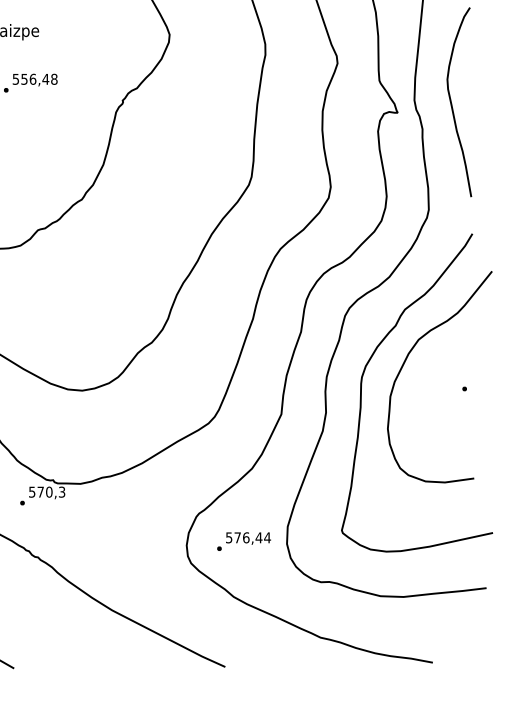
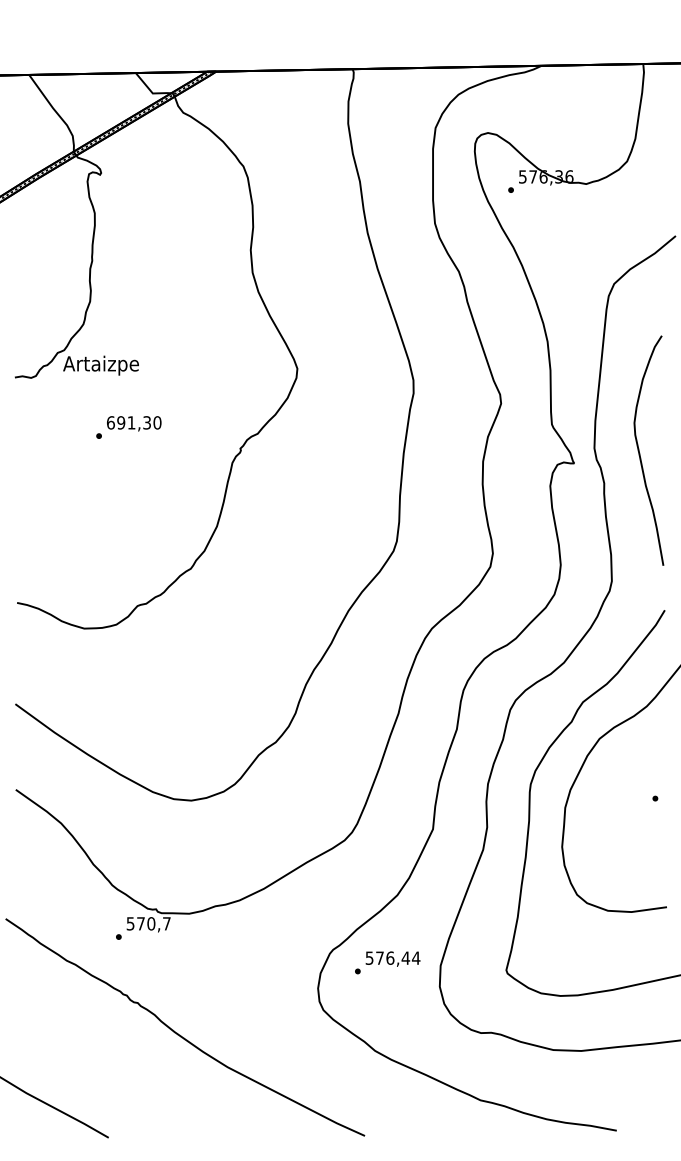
text: (35, 79) -> (134, 422), 556,48 -> 691,30
text: (61, 491) -> (166, 923), 570,3 -> 570,7
text: (243, 541) -> (387, 962), moved

